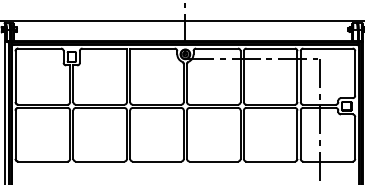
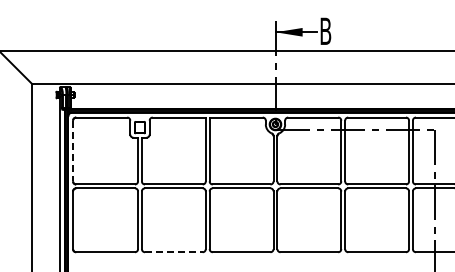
line: (15, 77) -> (73, 151), solid -> dashed
line: (99, 161) -> (173, 252), solid -> dashed

